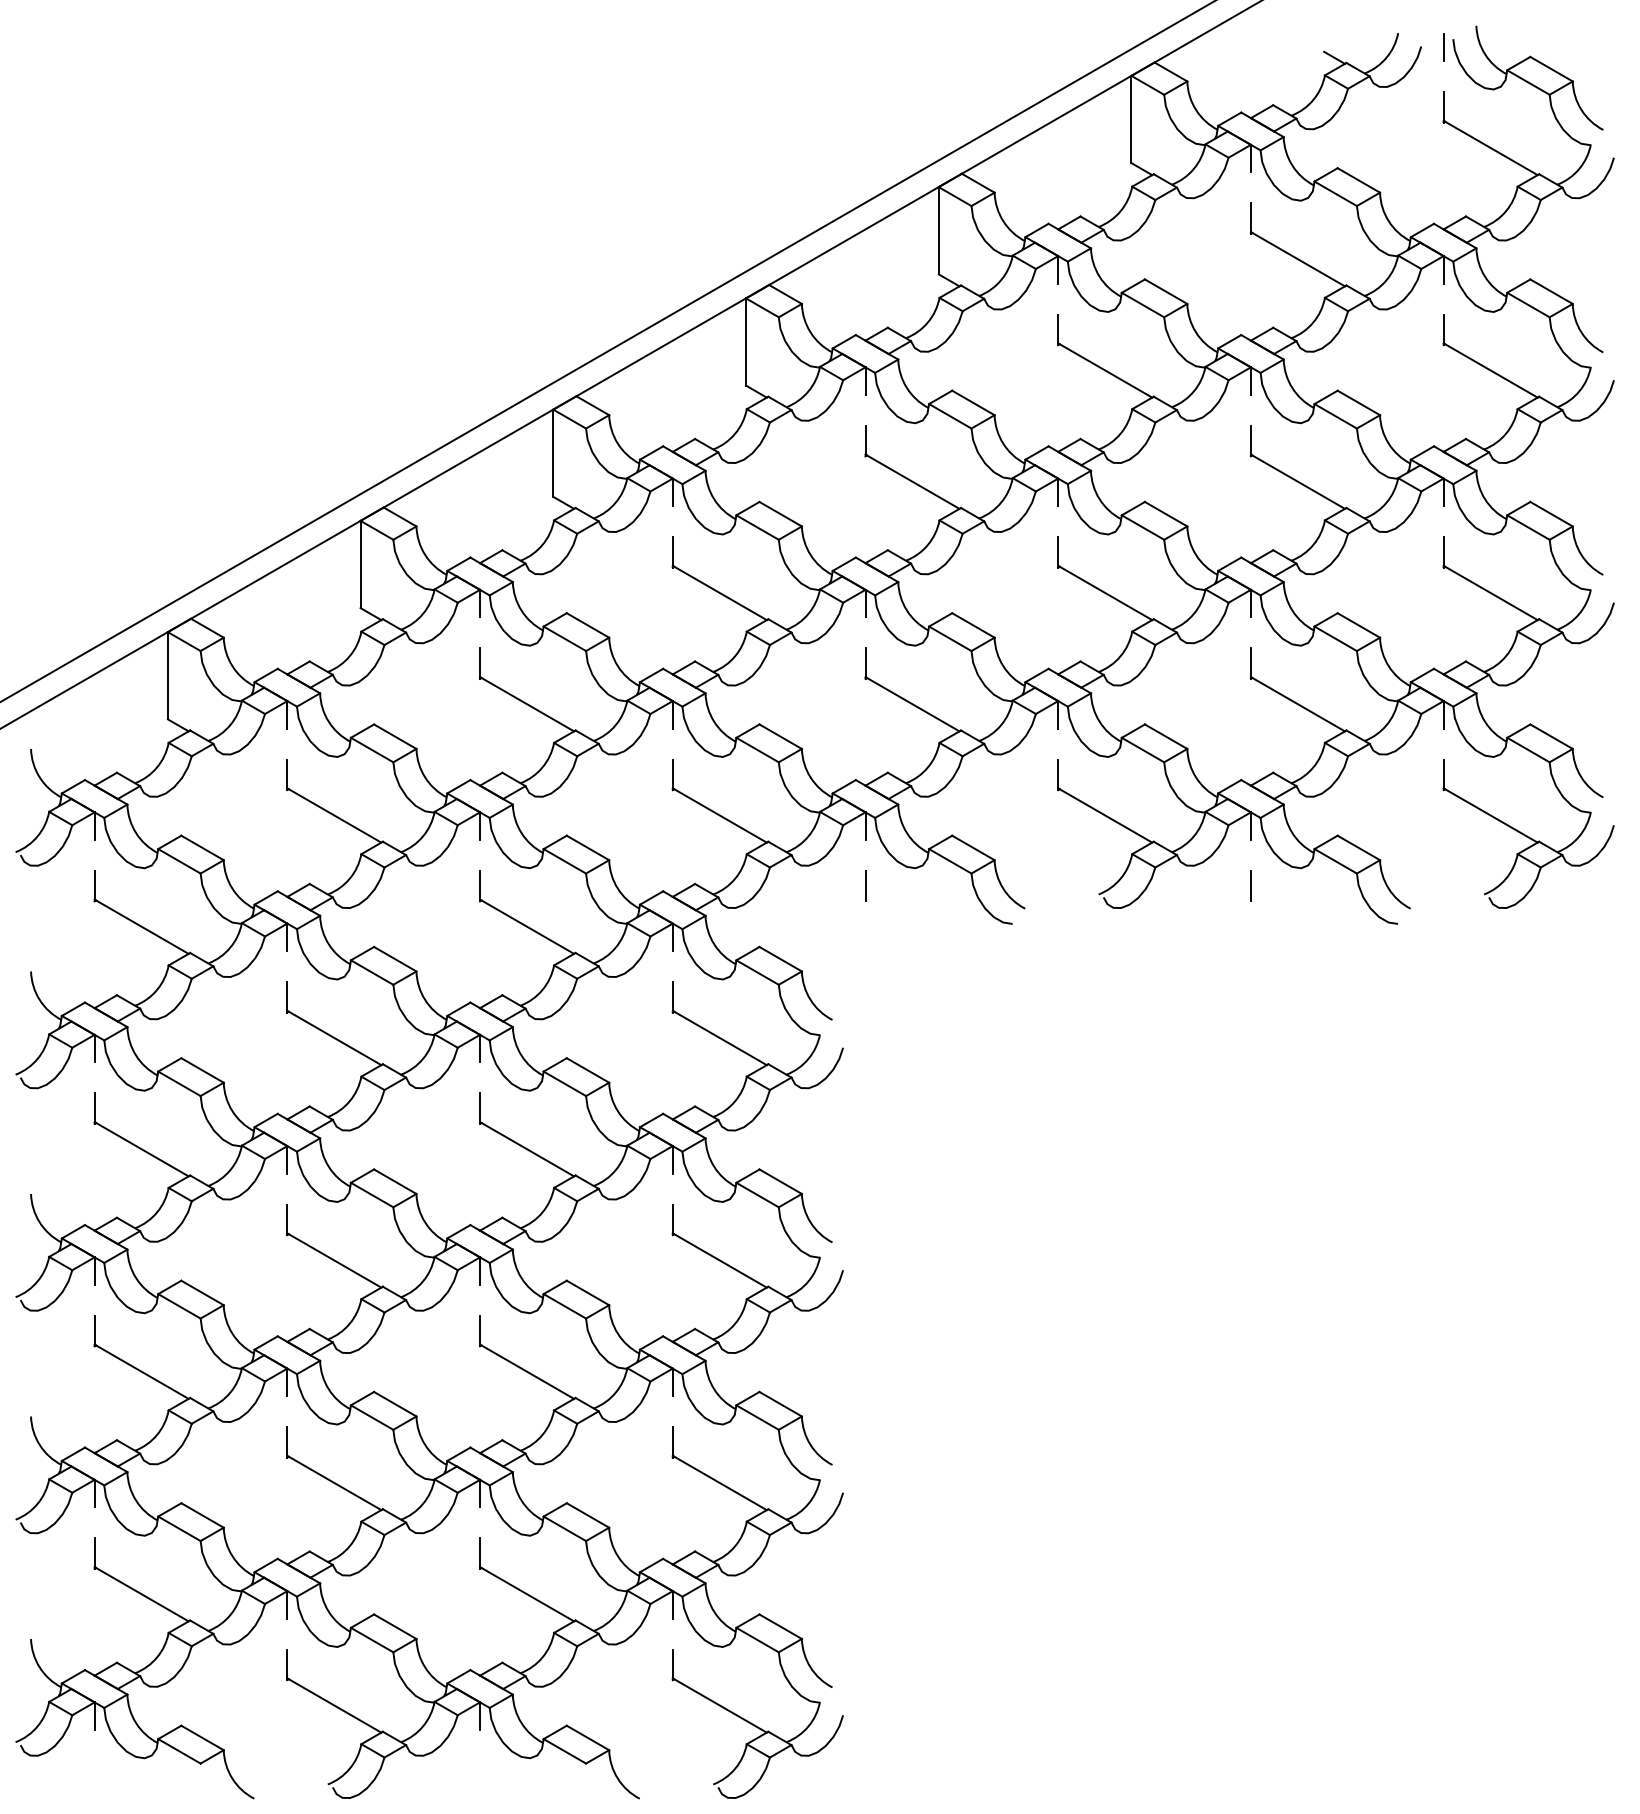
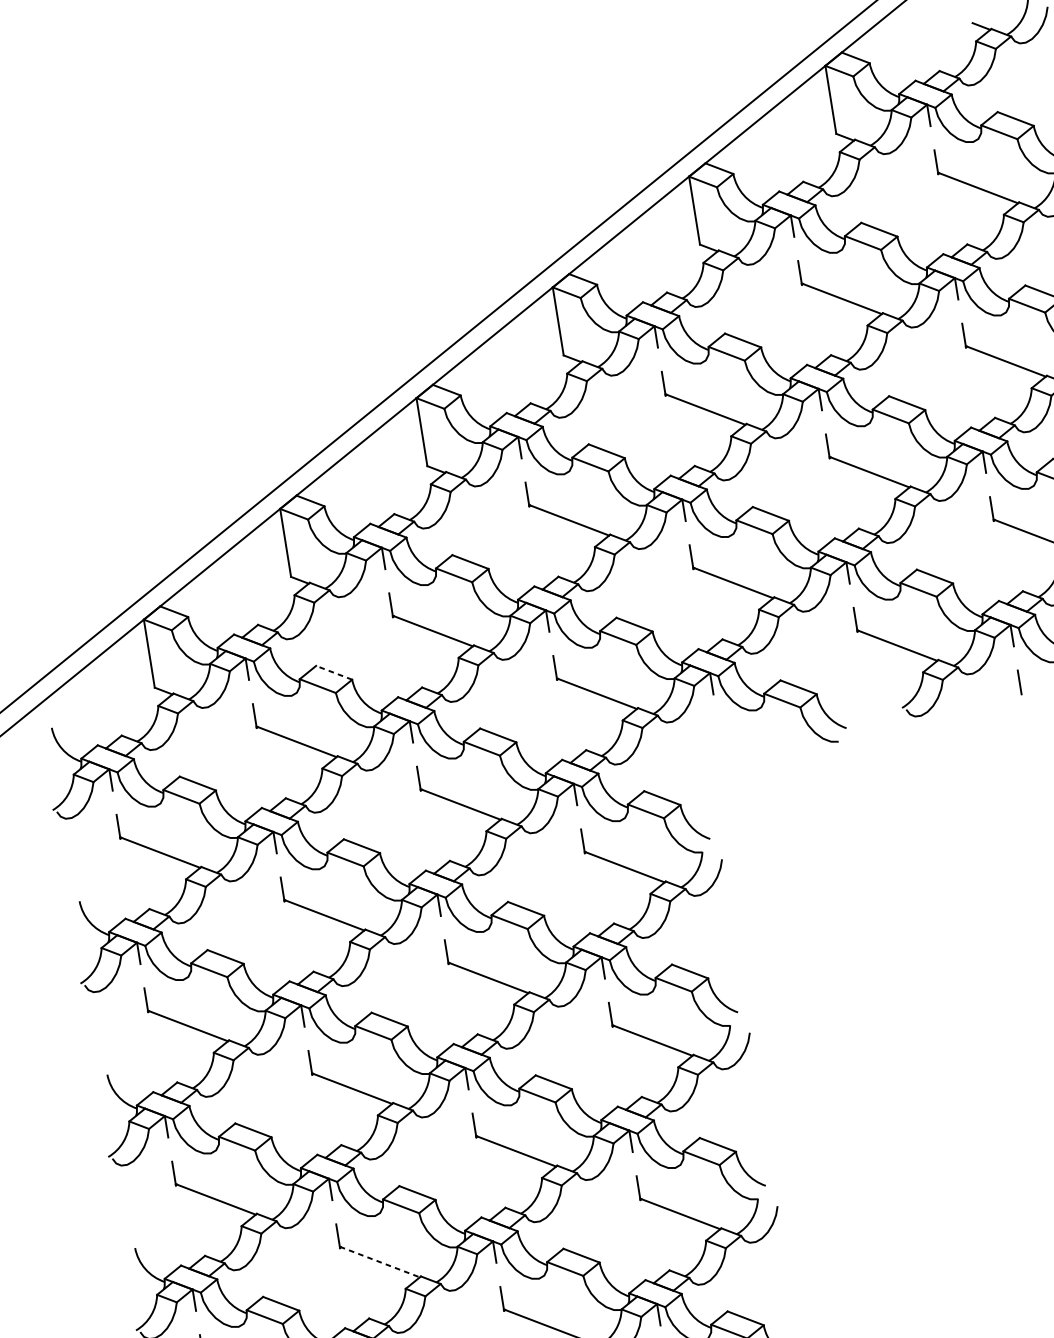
line: (394, 736) -> (333, 672), solid -> dashed
line: (865, 885) -> (719, 730), removed
line: (334, 1483) -> (380, 1262), solid -> dashed

